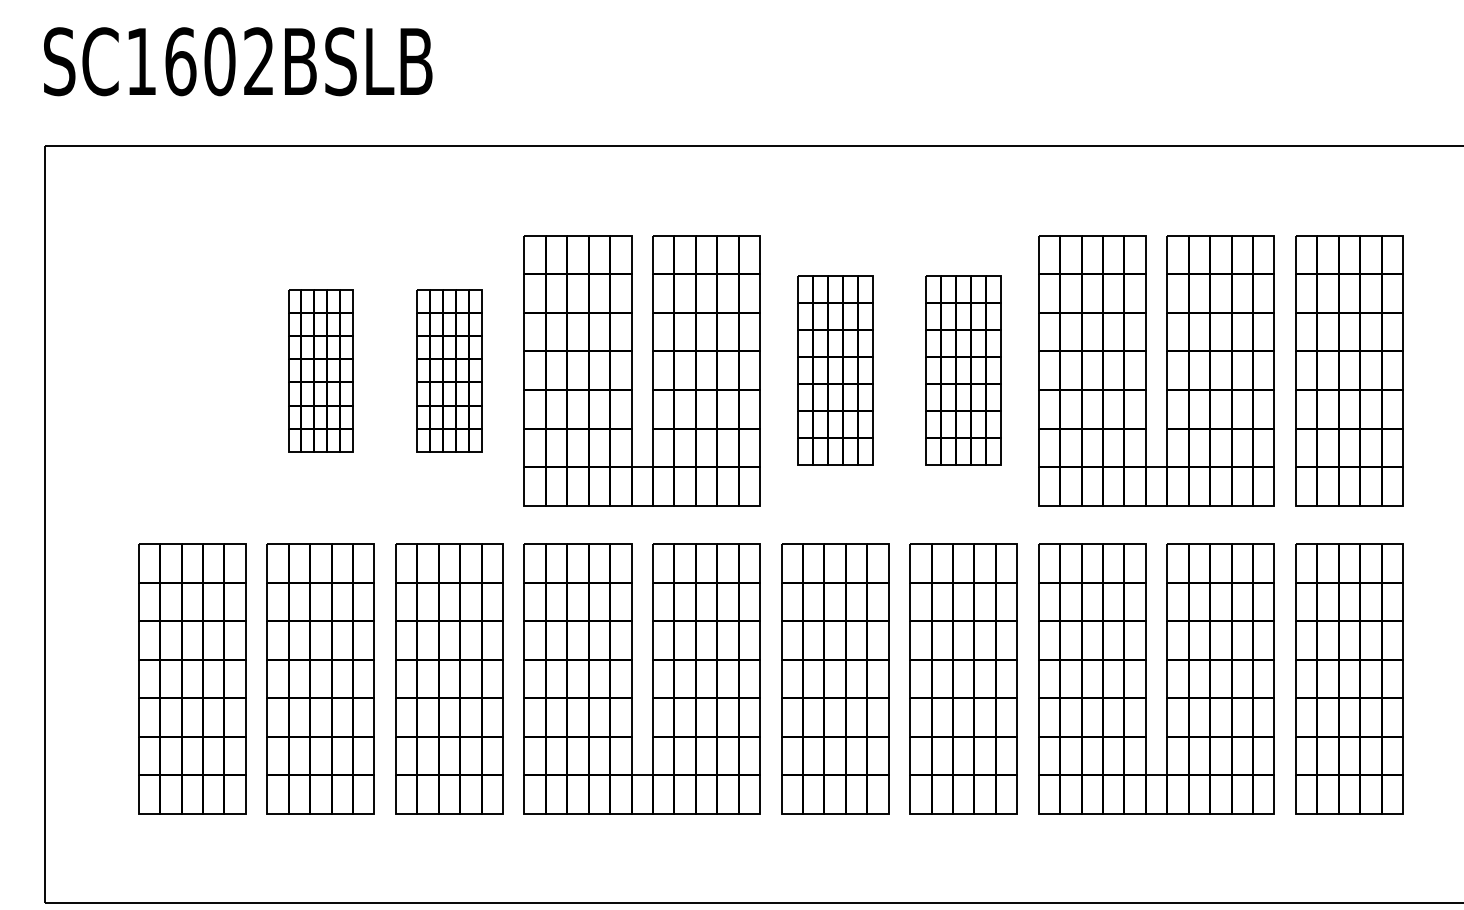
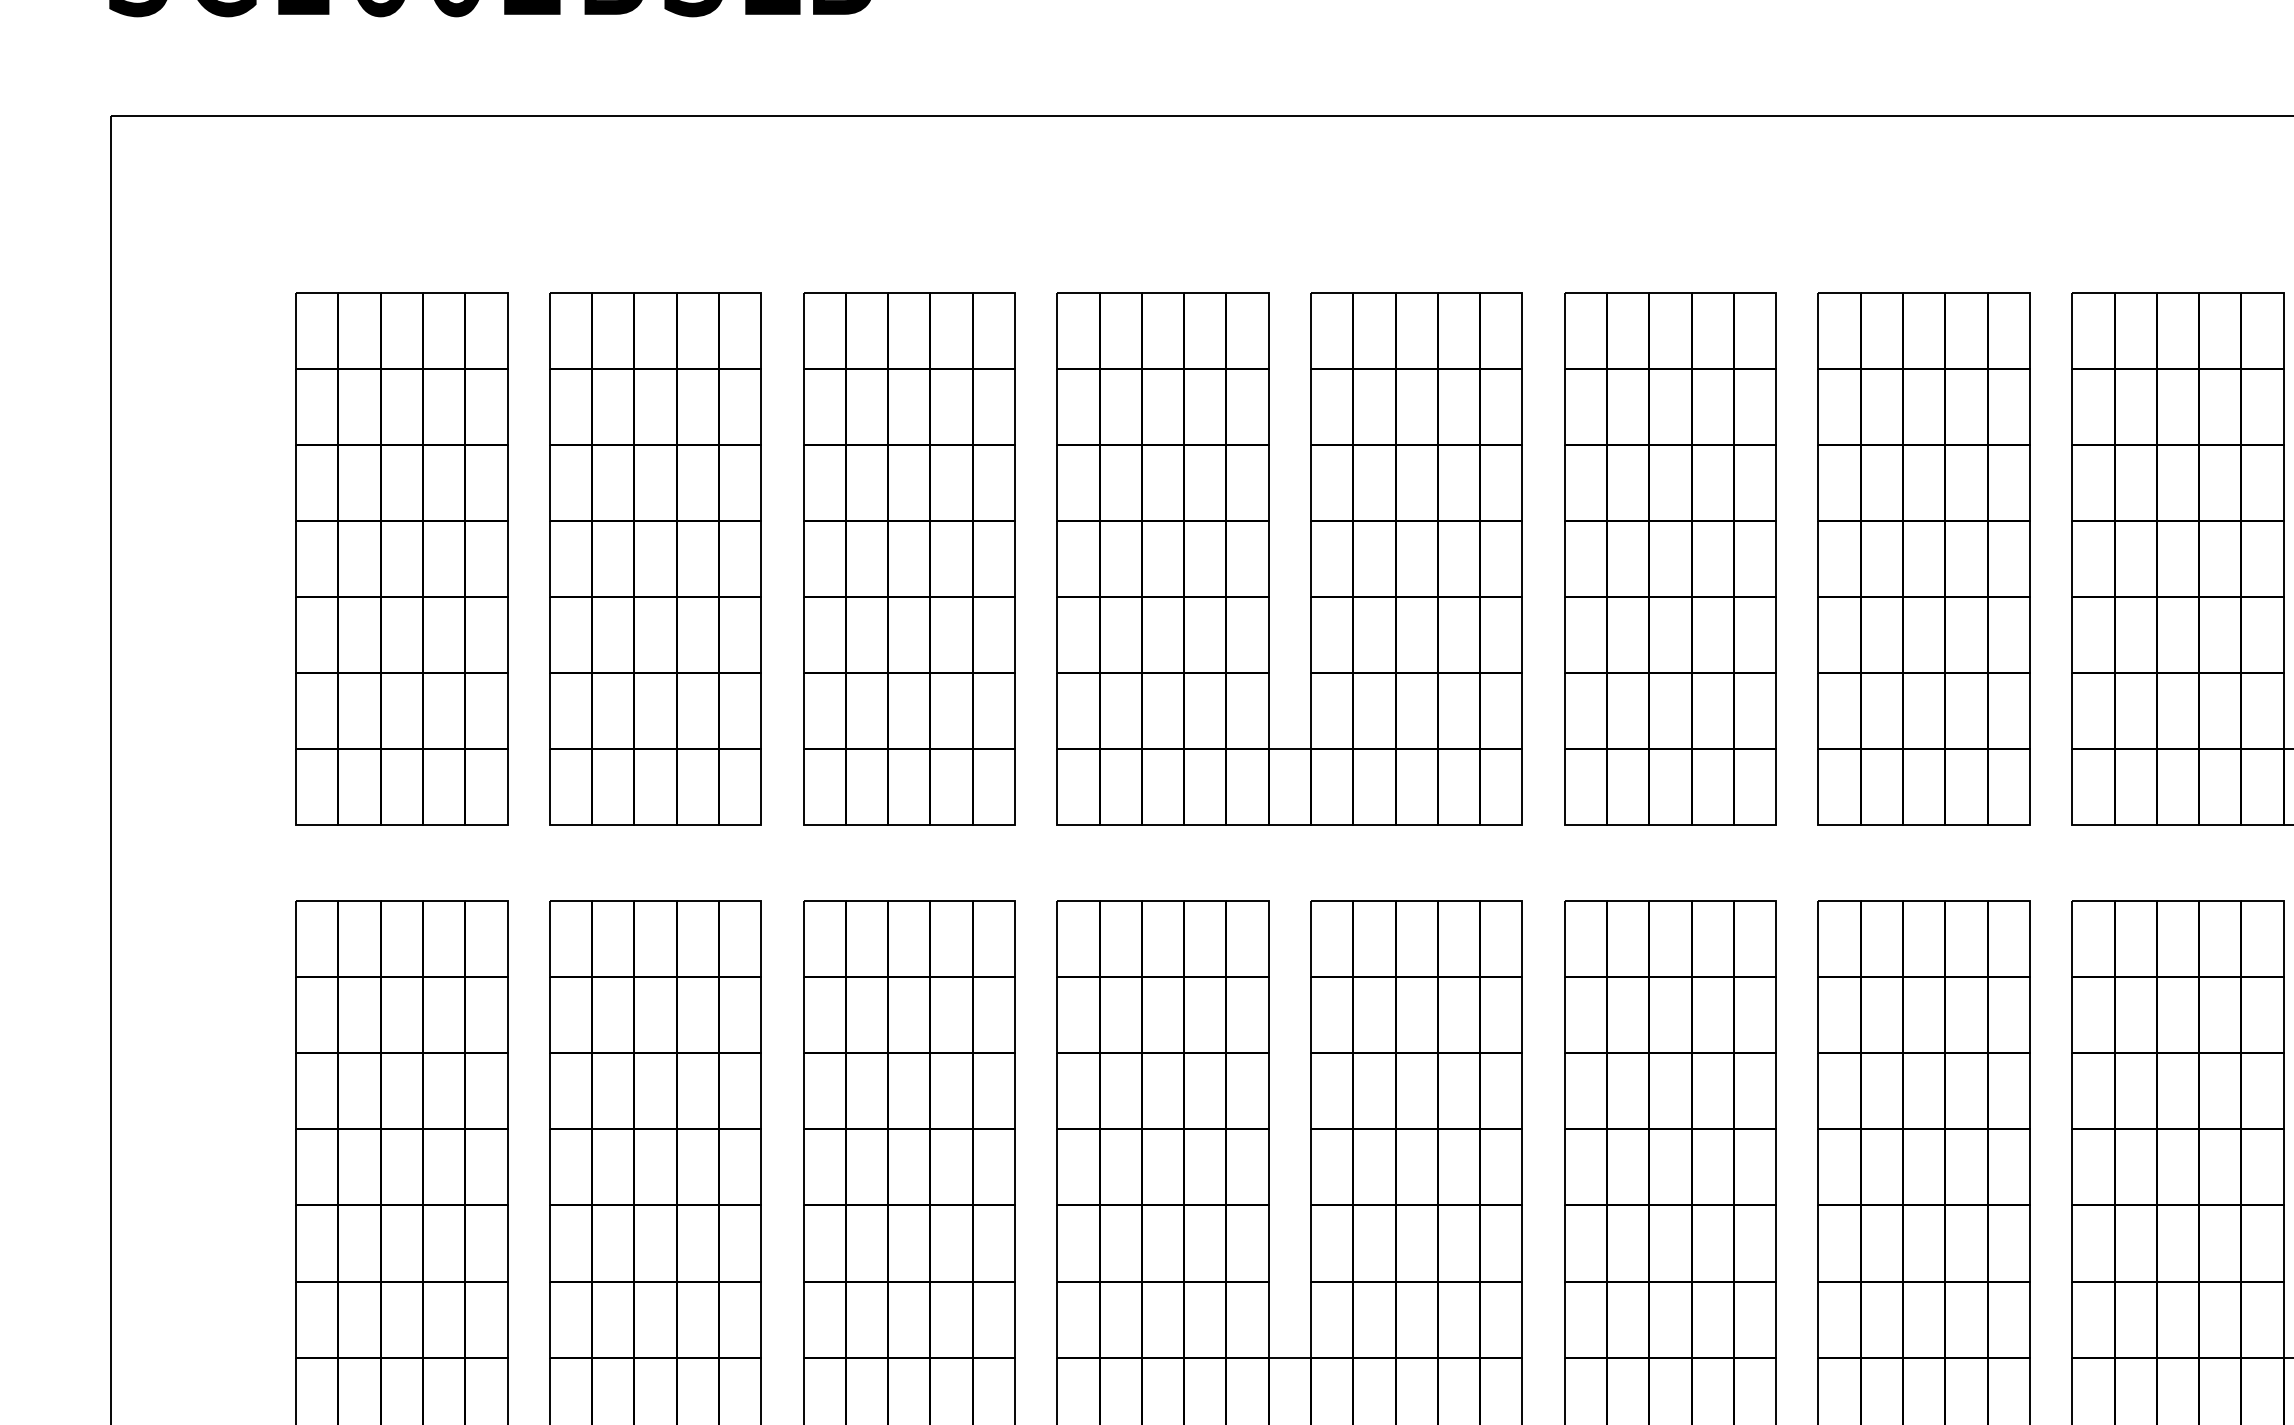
part: (192, 370) -> (402, 558), added
part: (320, 370) -> (654, 558), size x1.67
part: (449, 370) -> (909, 558), size x1.67
part: (835, 370) -> (1671, 558), size x1.43
part: (963, 370) -> (1923, 558), size x1.43

